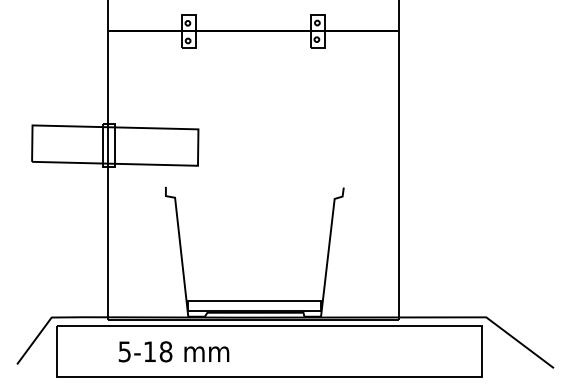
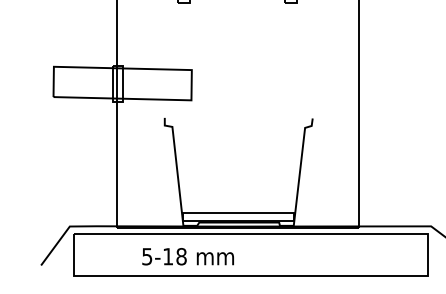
text: (173, 351) -> (187, 256), moved

